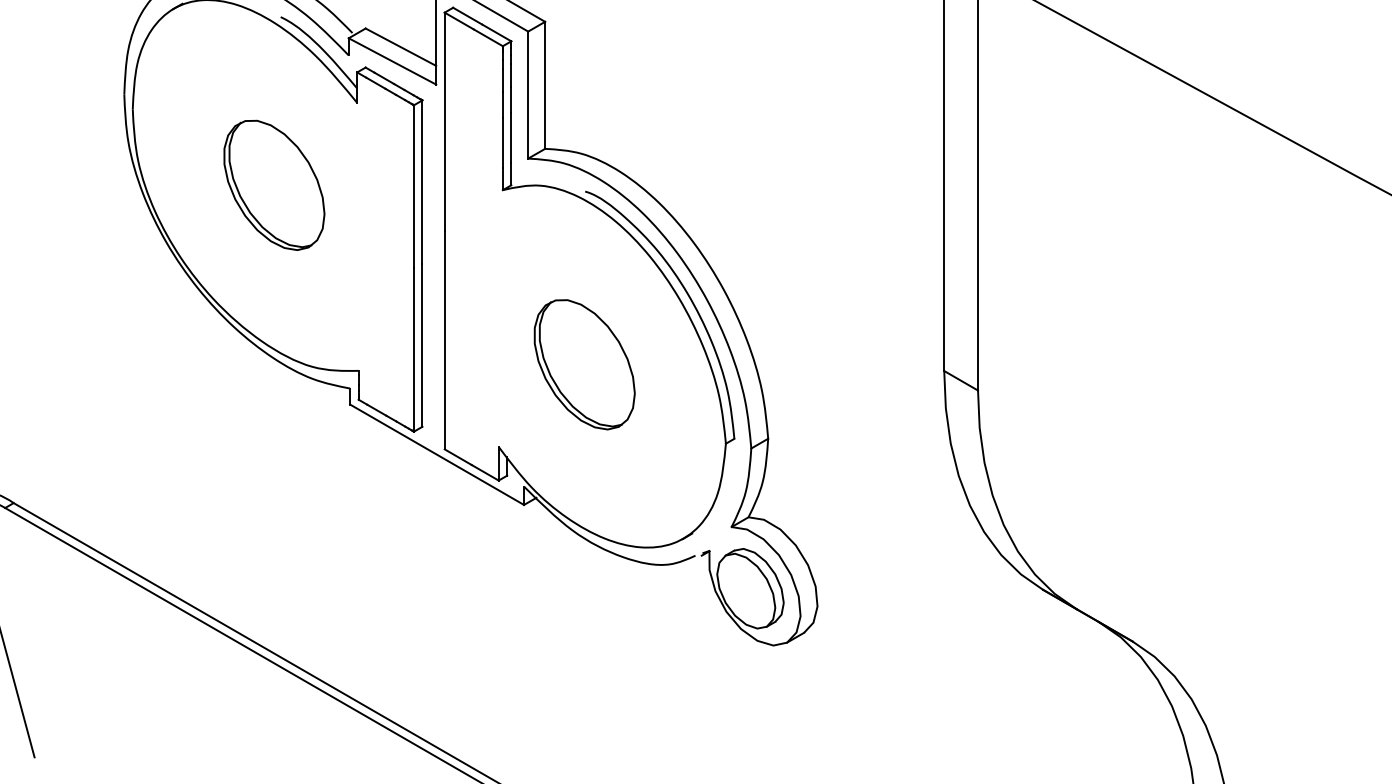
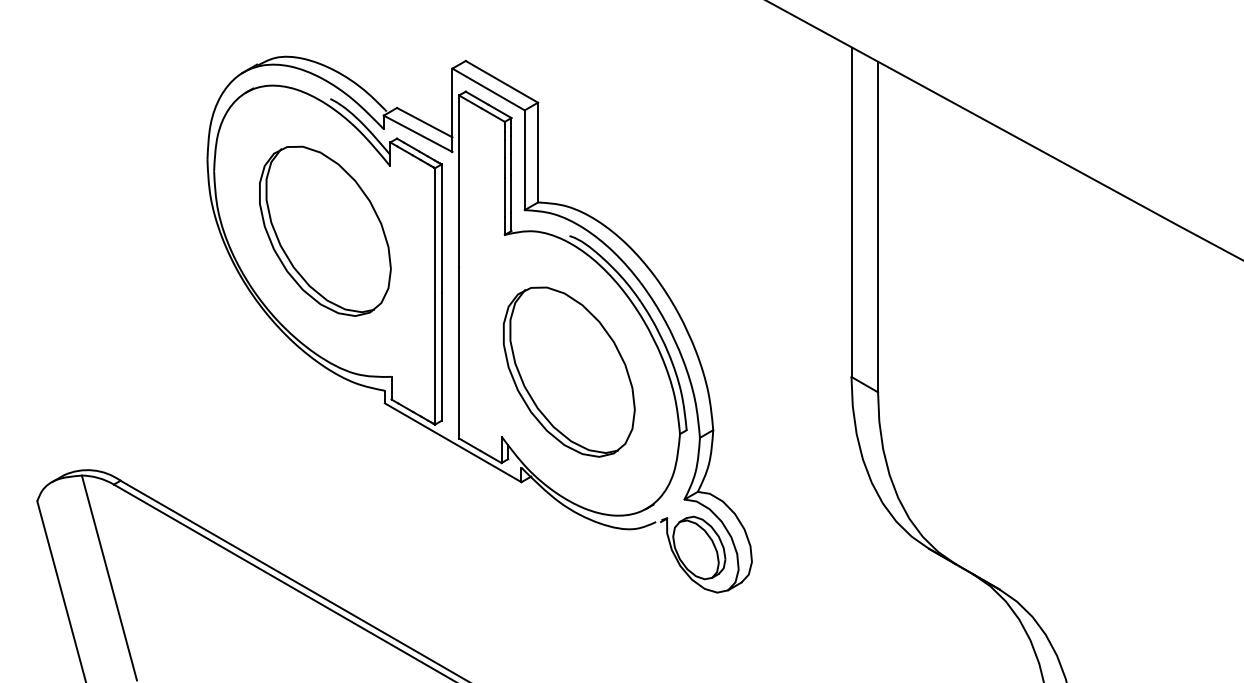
part: (274, 184) -> (325, 230), size x1.67
part: (583, 364) -> (568, 371), size x1.67

